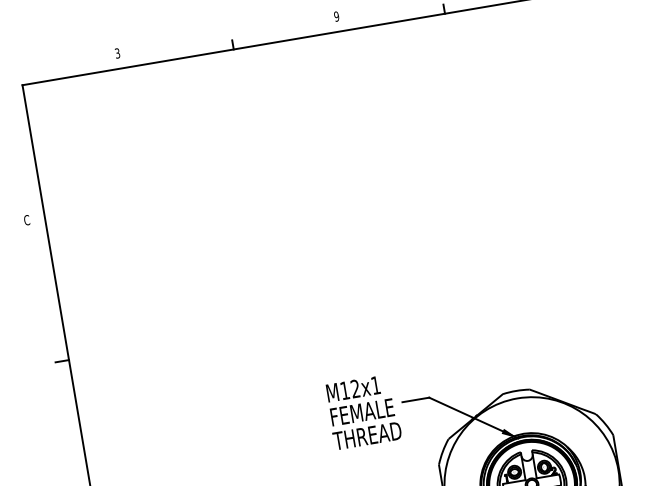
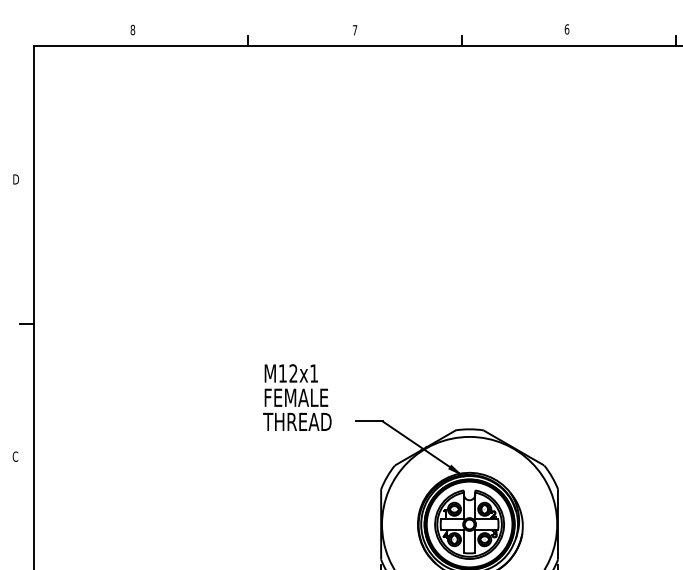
text: (336, 16) -> (354, 30), 9 -> 7
text: (117, 53) -> (132, 30), 3 -> 8
text: (27, 220) -> (16, 179), C -> D
text: (363, 411) -> (297, 397), moved

